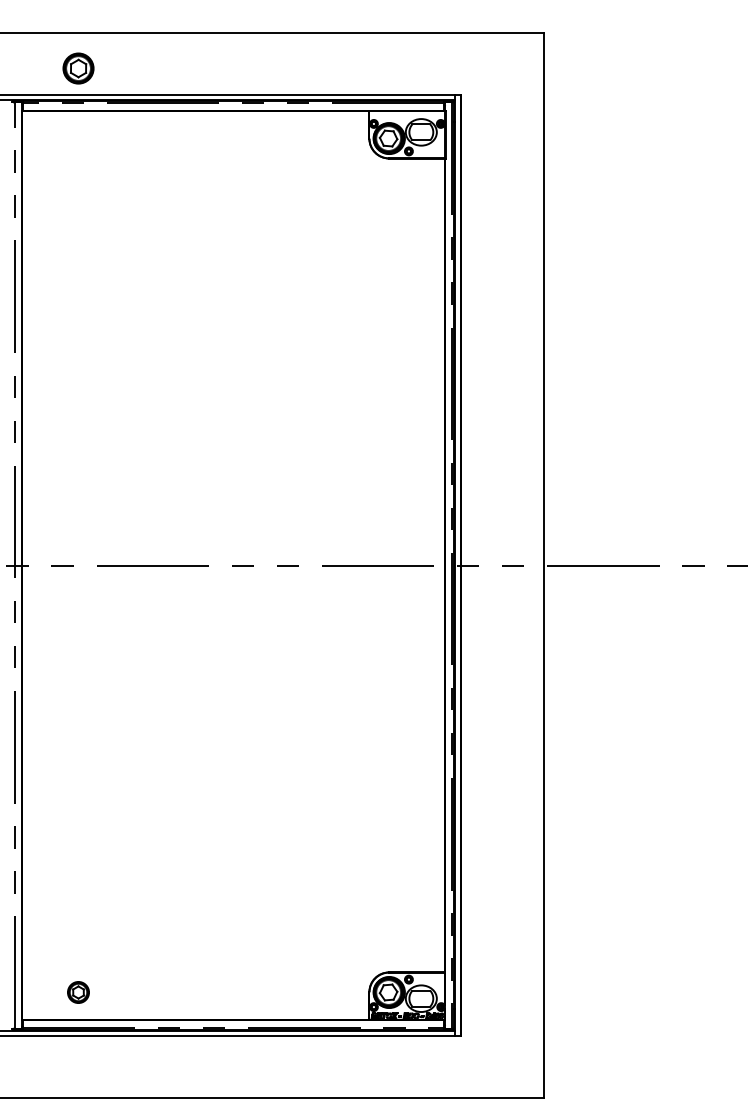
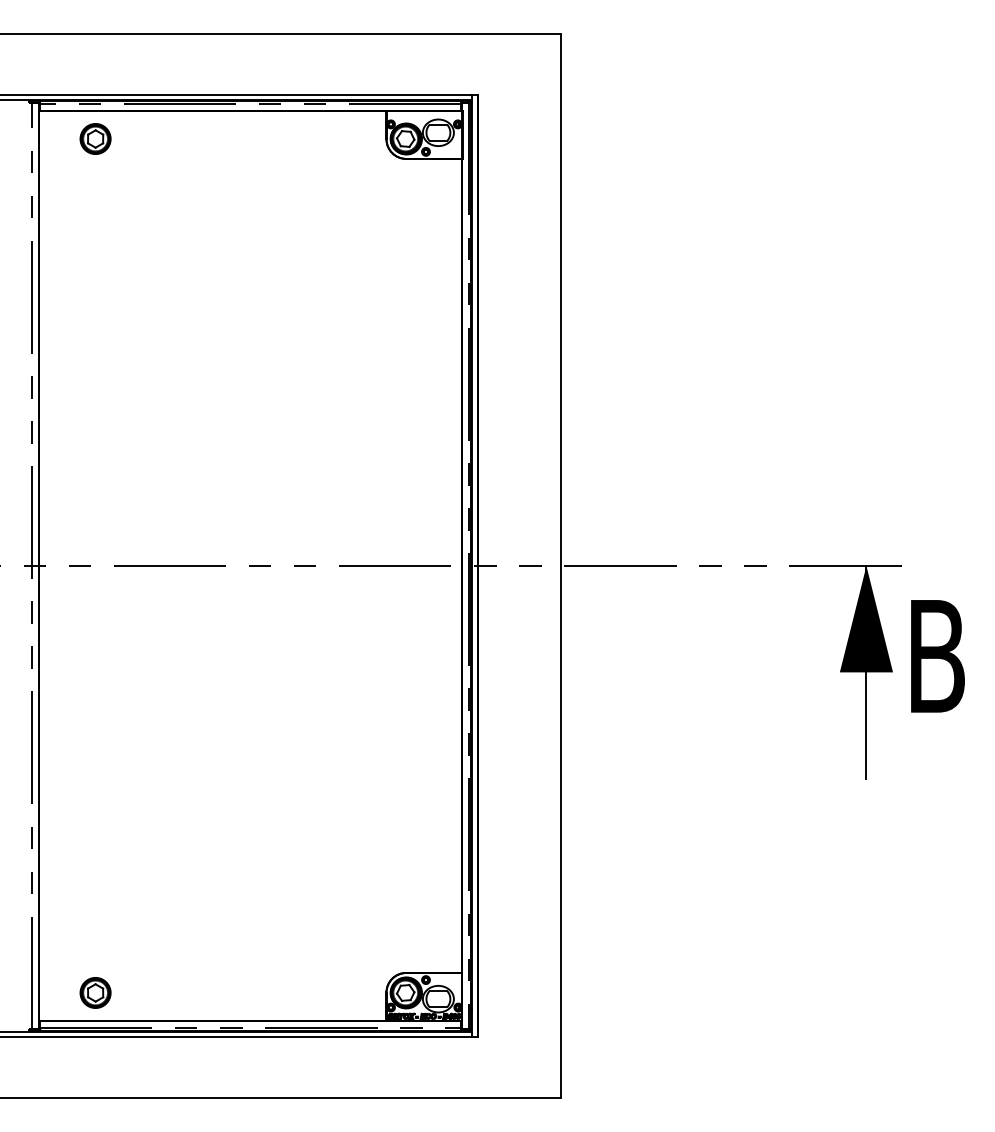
part: (78, 68) -> (95, 138), moved
part: (78, 992) -> (95, 992), size x1.43

